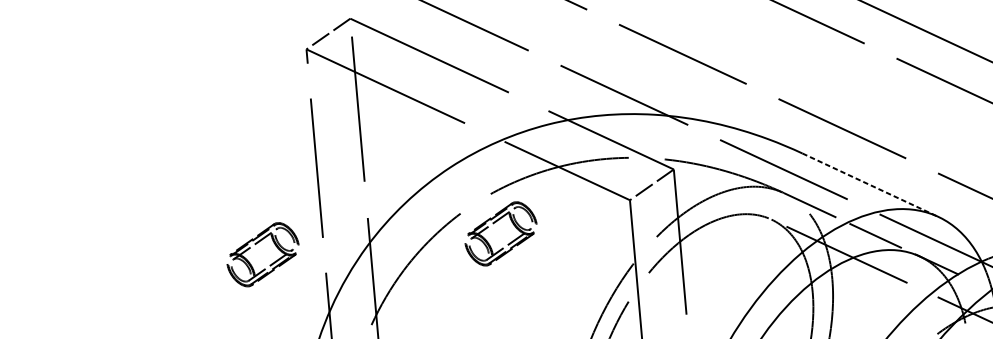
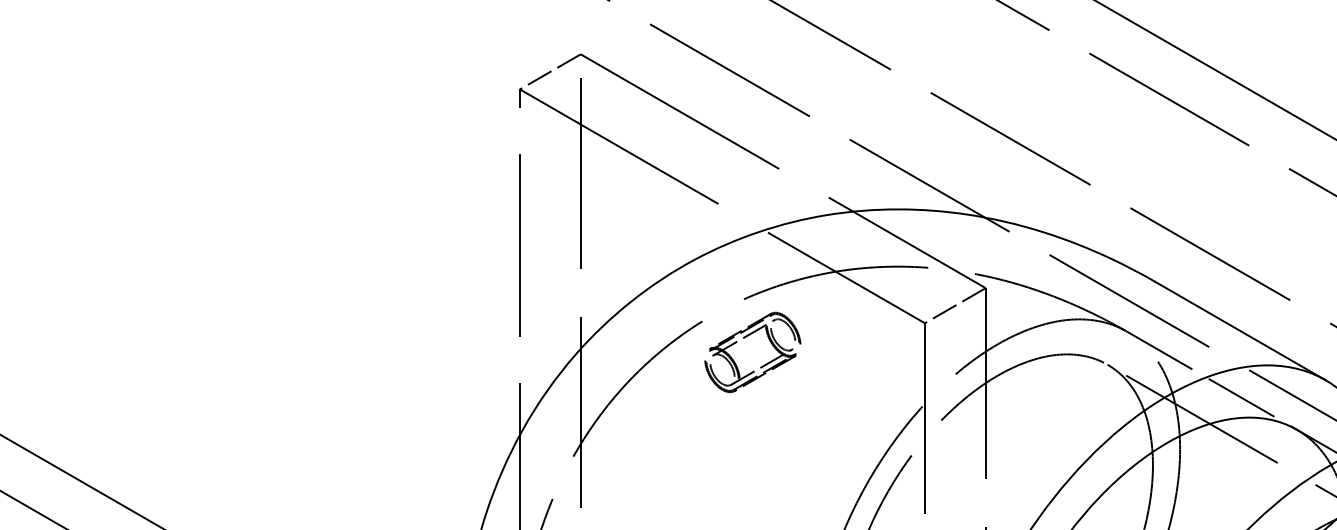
line: (870, 185) -> (1240, 331), dashed -> solid
part: (255, 244) -> (431, 338), removed

